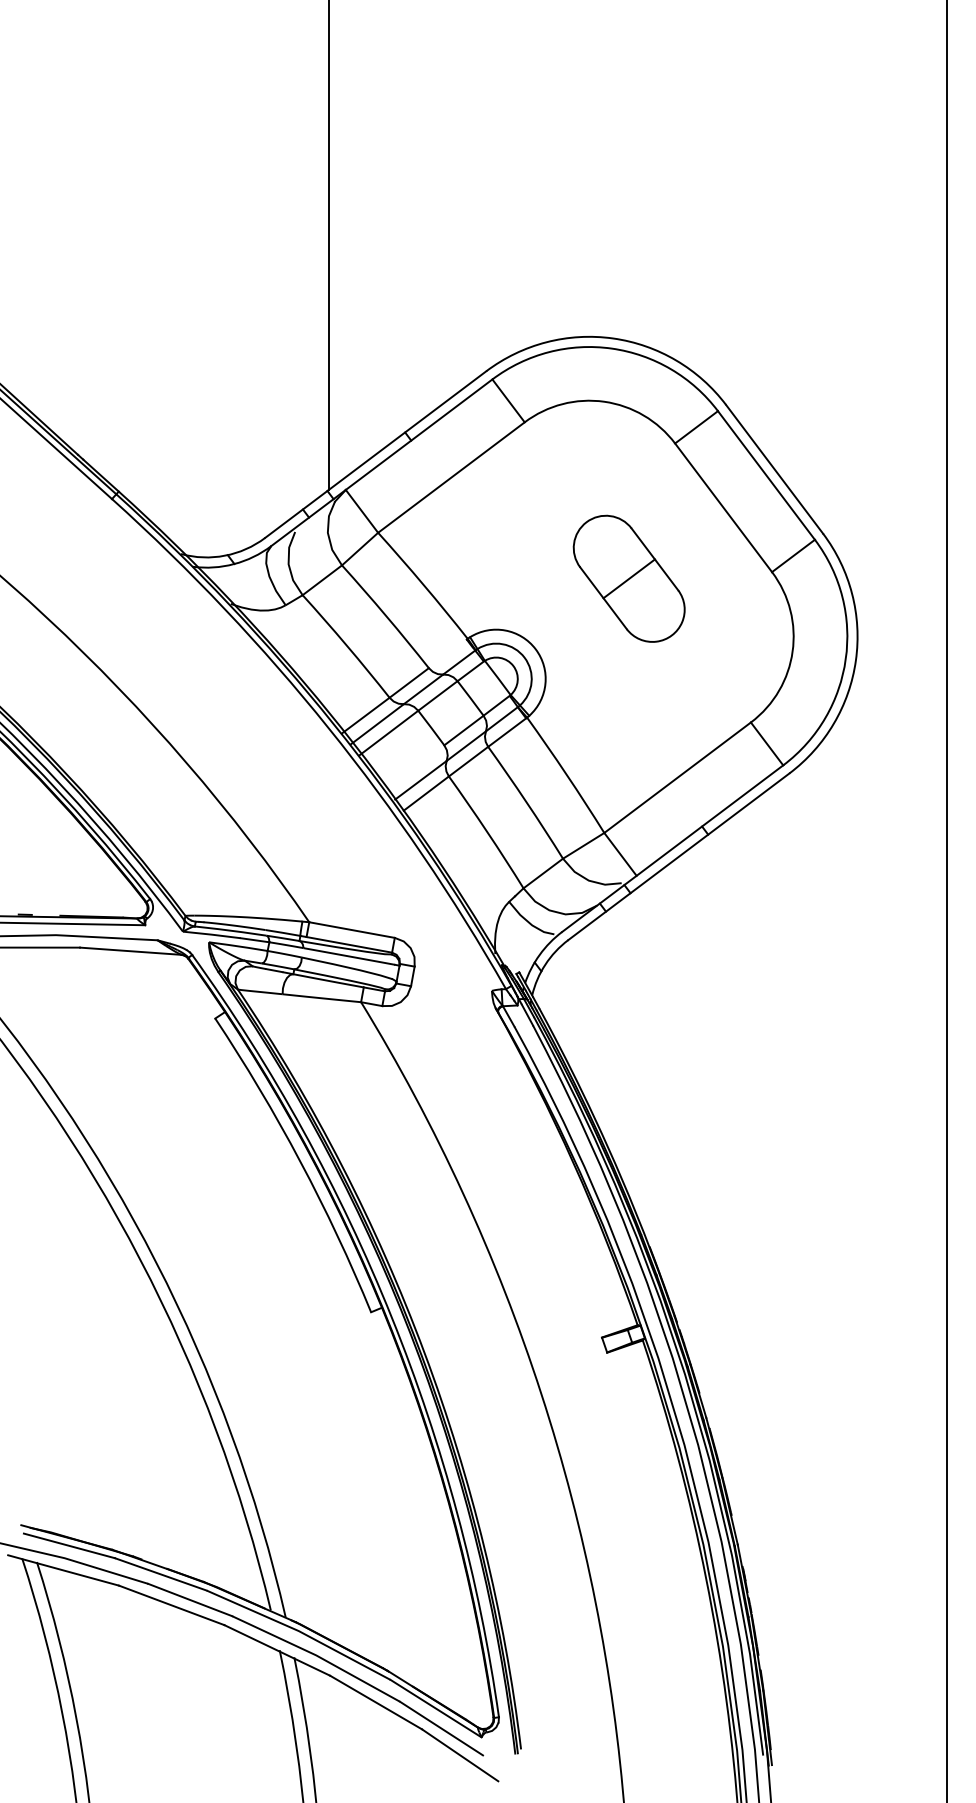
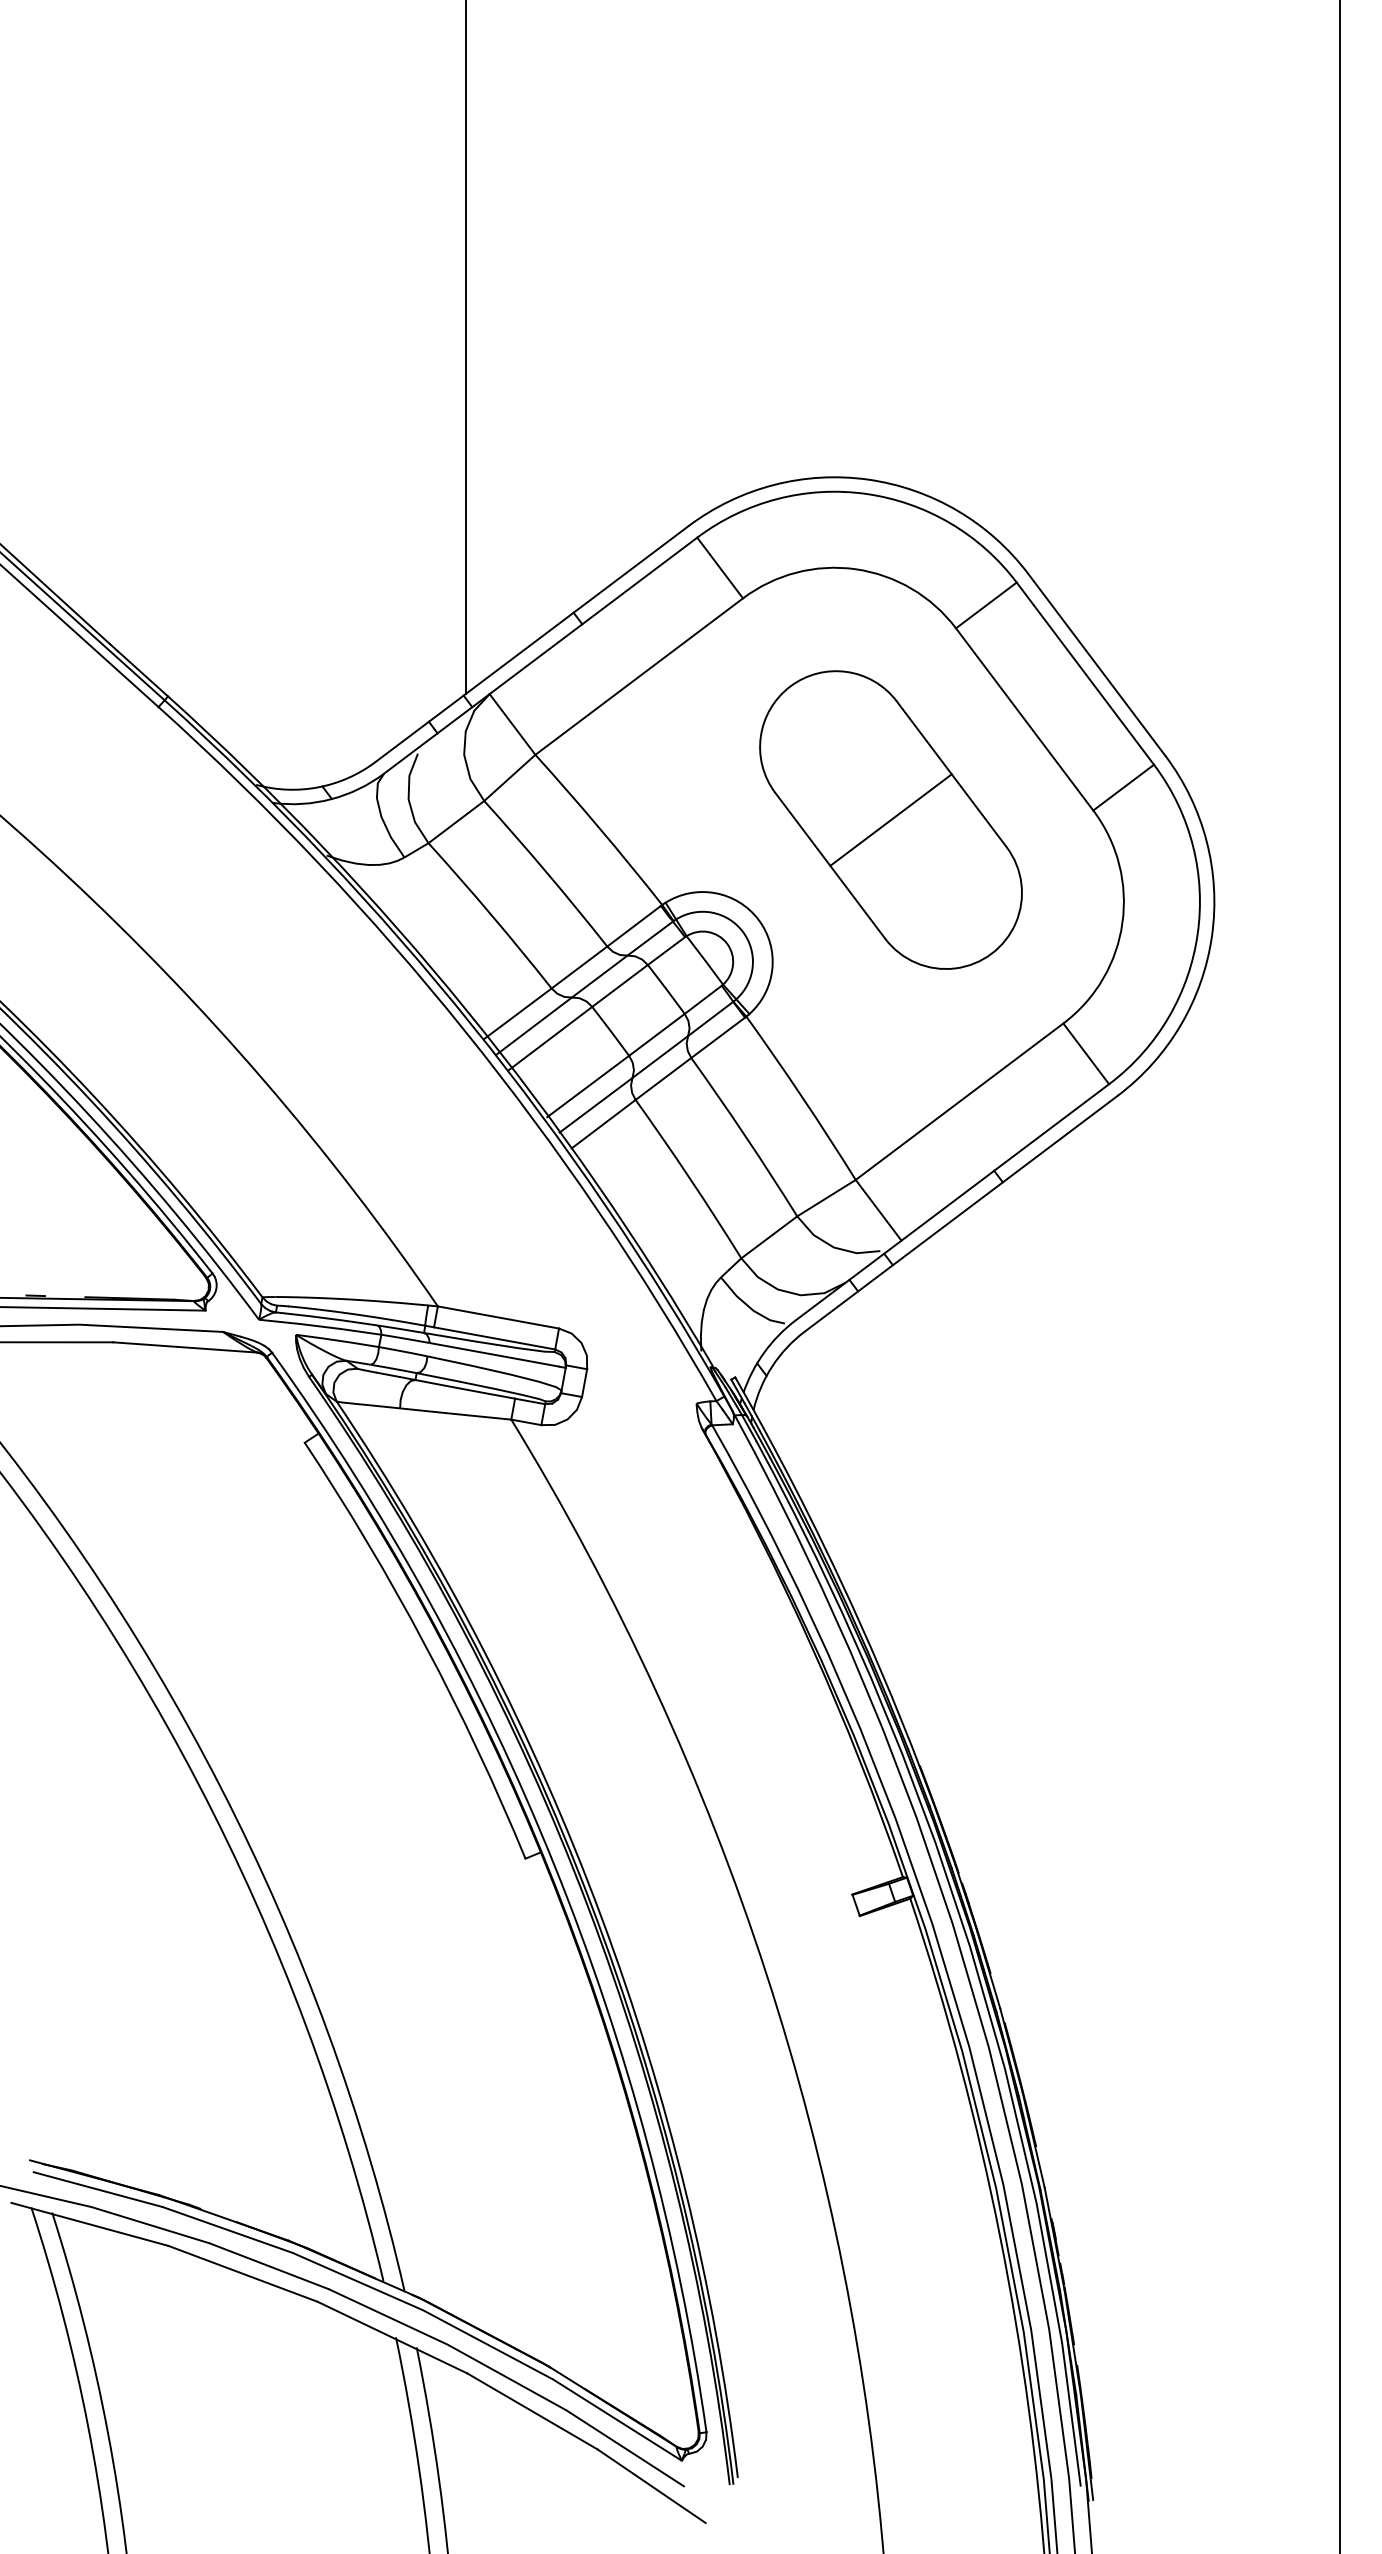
part: (628, 578) -> (890, 819), size x1.67
line: (447, 653) -> (633, 925), added
line: (415, 766) -> (588, 1086), added

